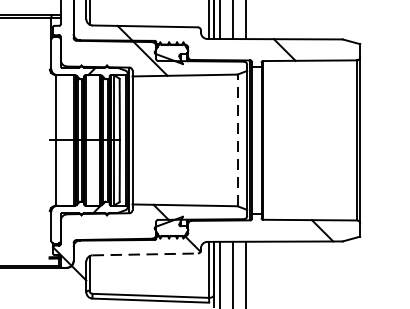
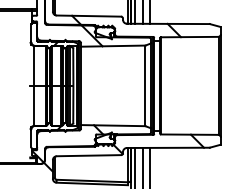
line: (237, 139) -> (145, 85), dashed -> solid
line: (146, 254) -> (89, 155), dashed -> solid

